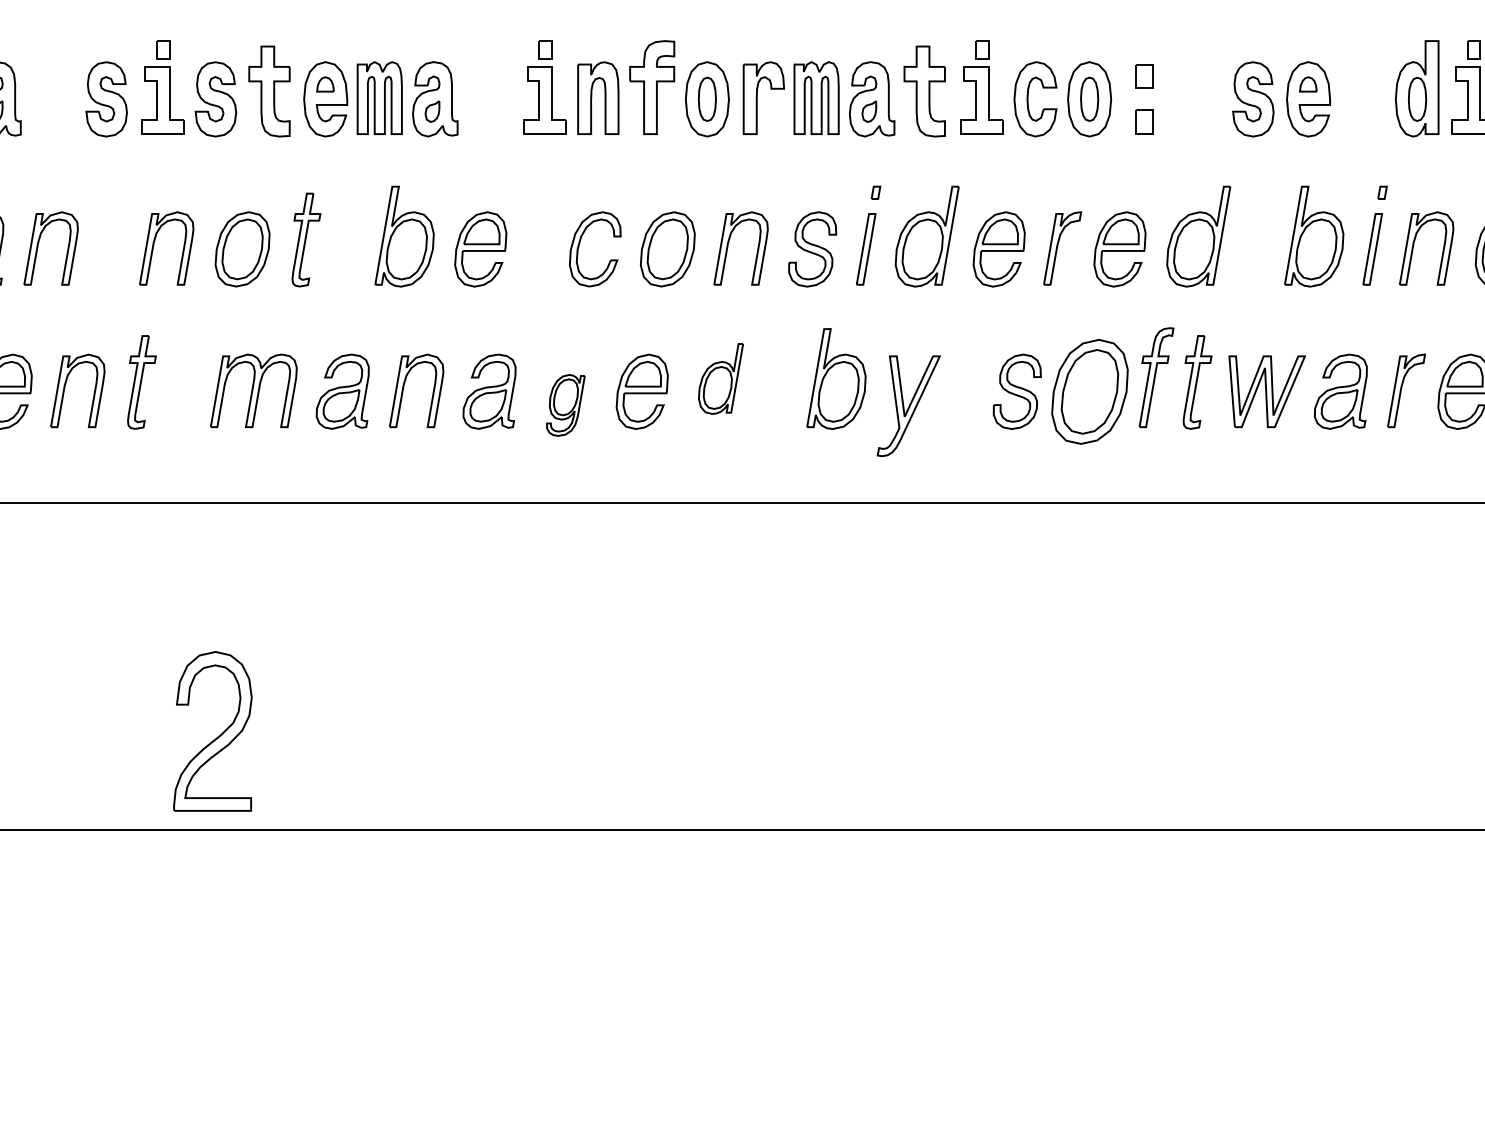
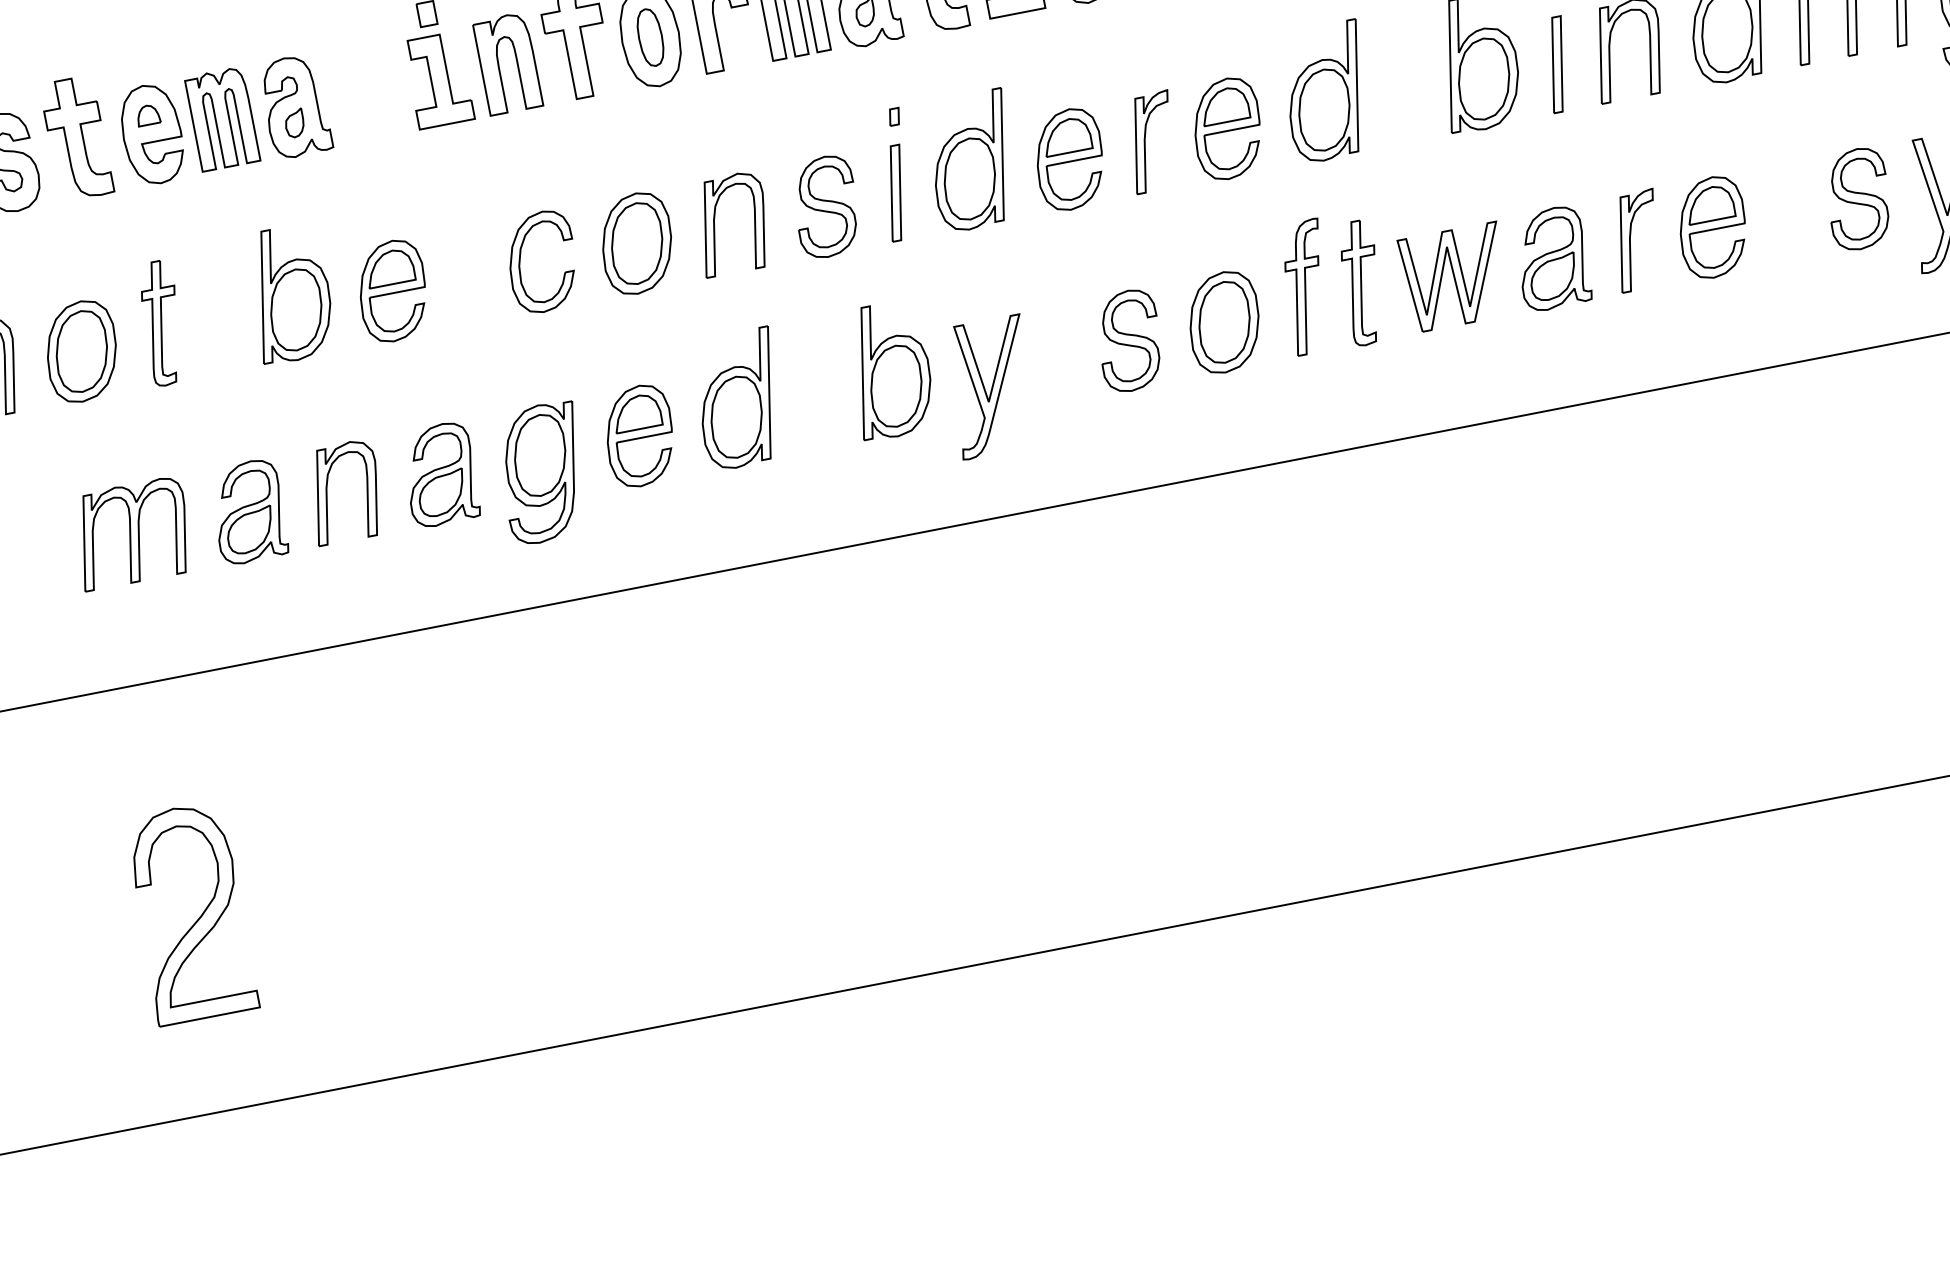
part: (720, 378) -> (738, 398), size x1.43
part: (1089, 391) -> (1223, 322), size x0.71
part: (565, 405) -> (543, 473), size x1.67
part: (217, 736) -> (197, 918), moved

